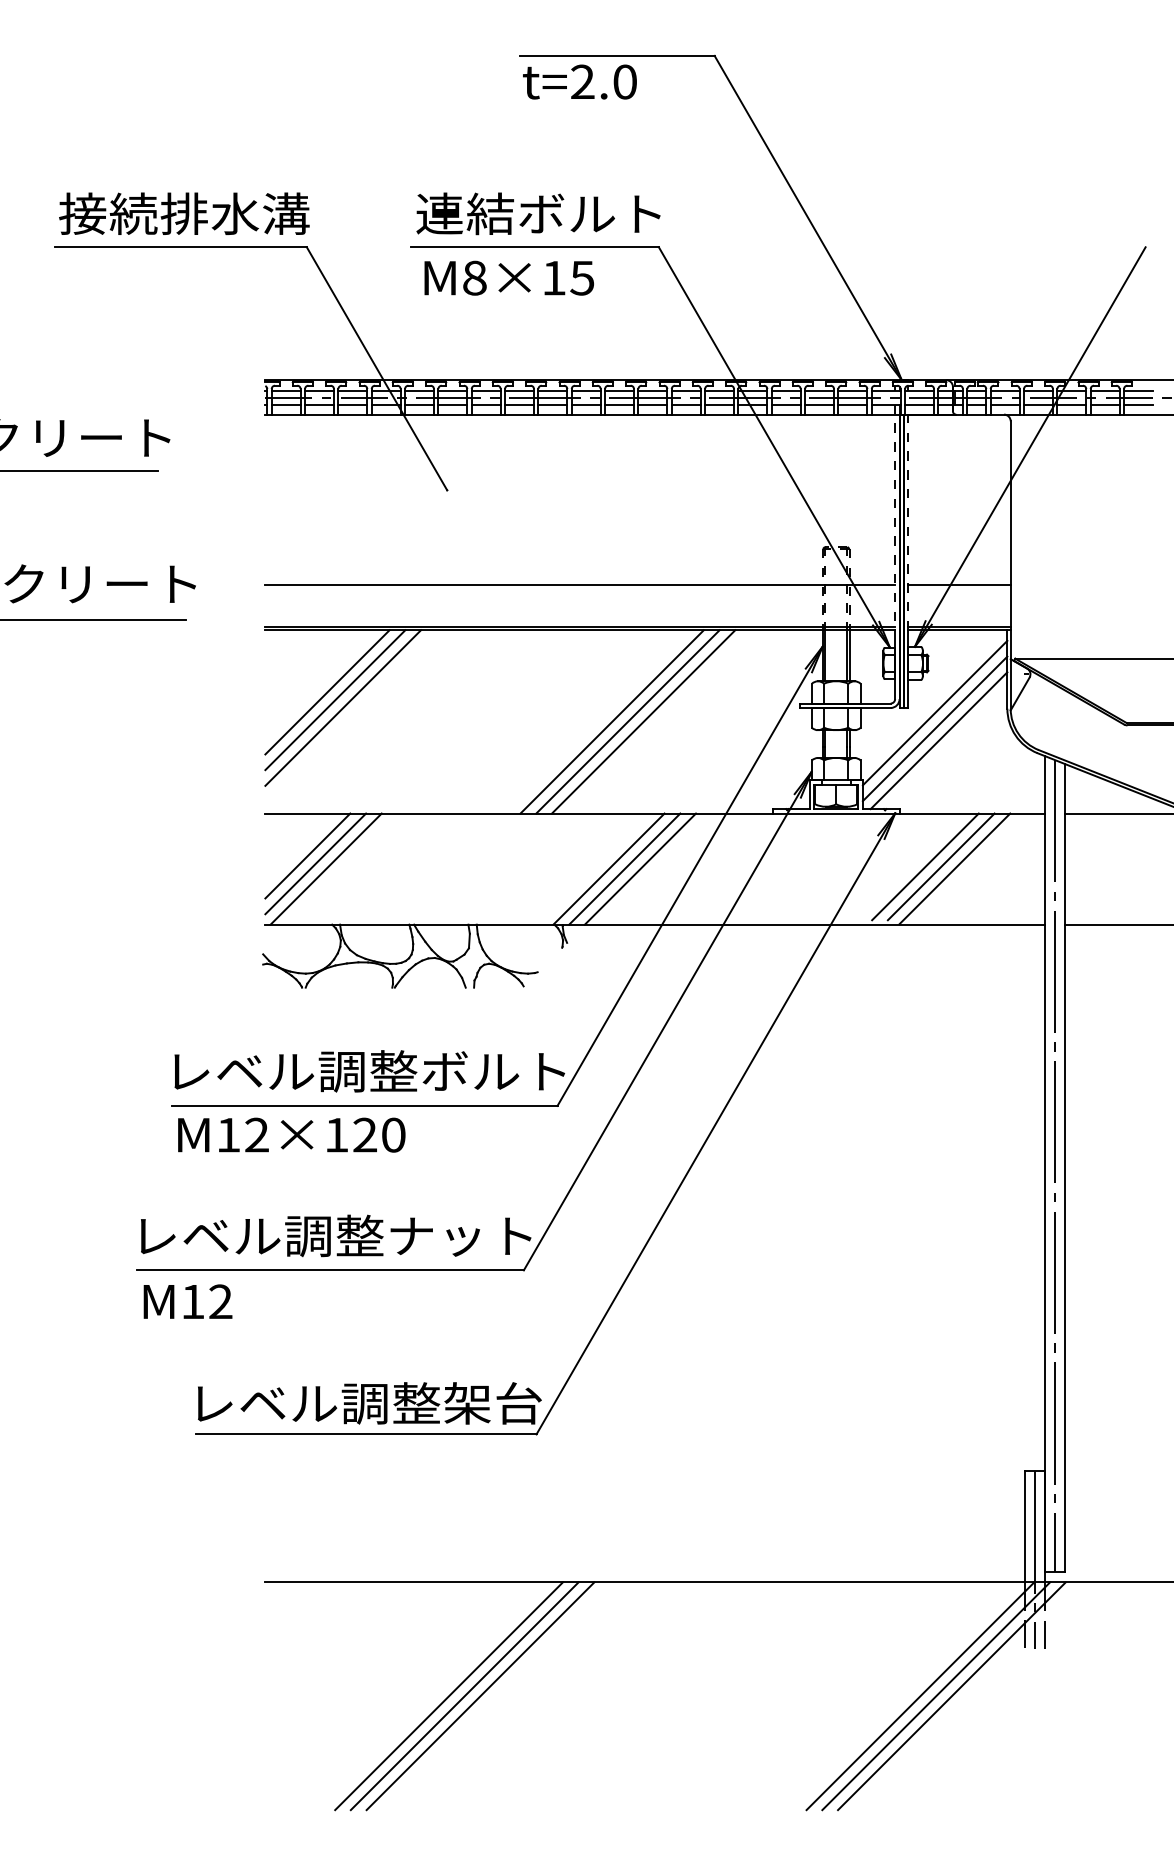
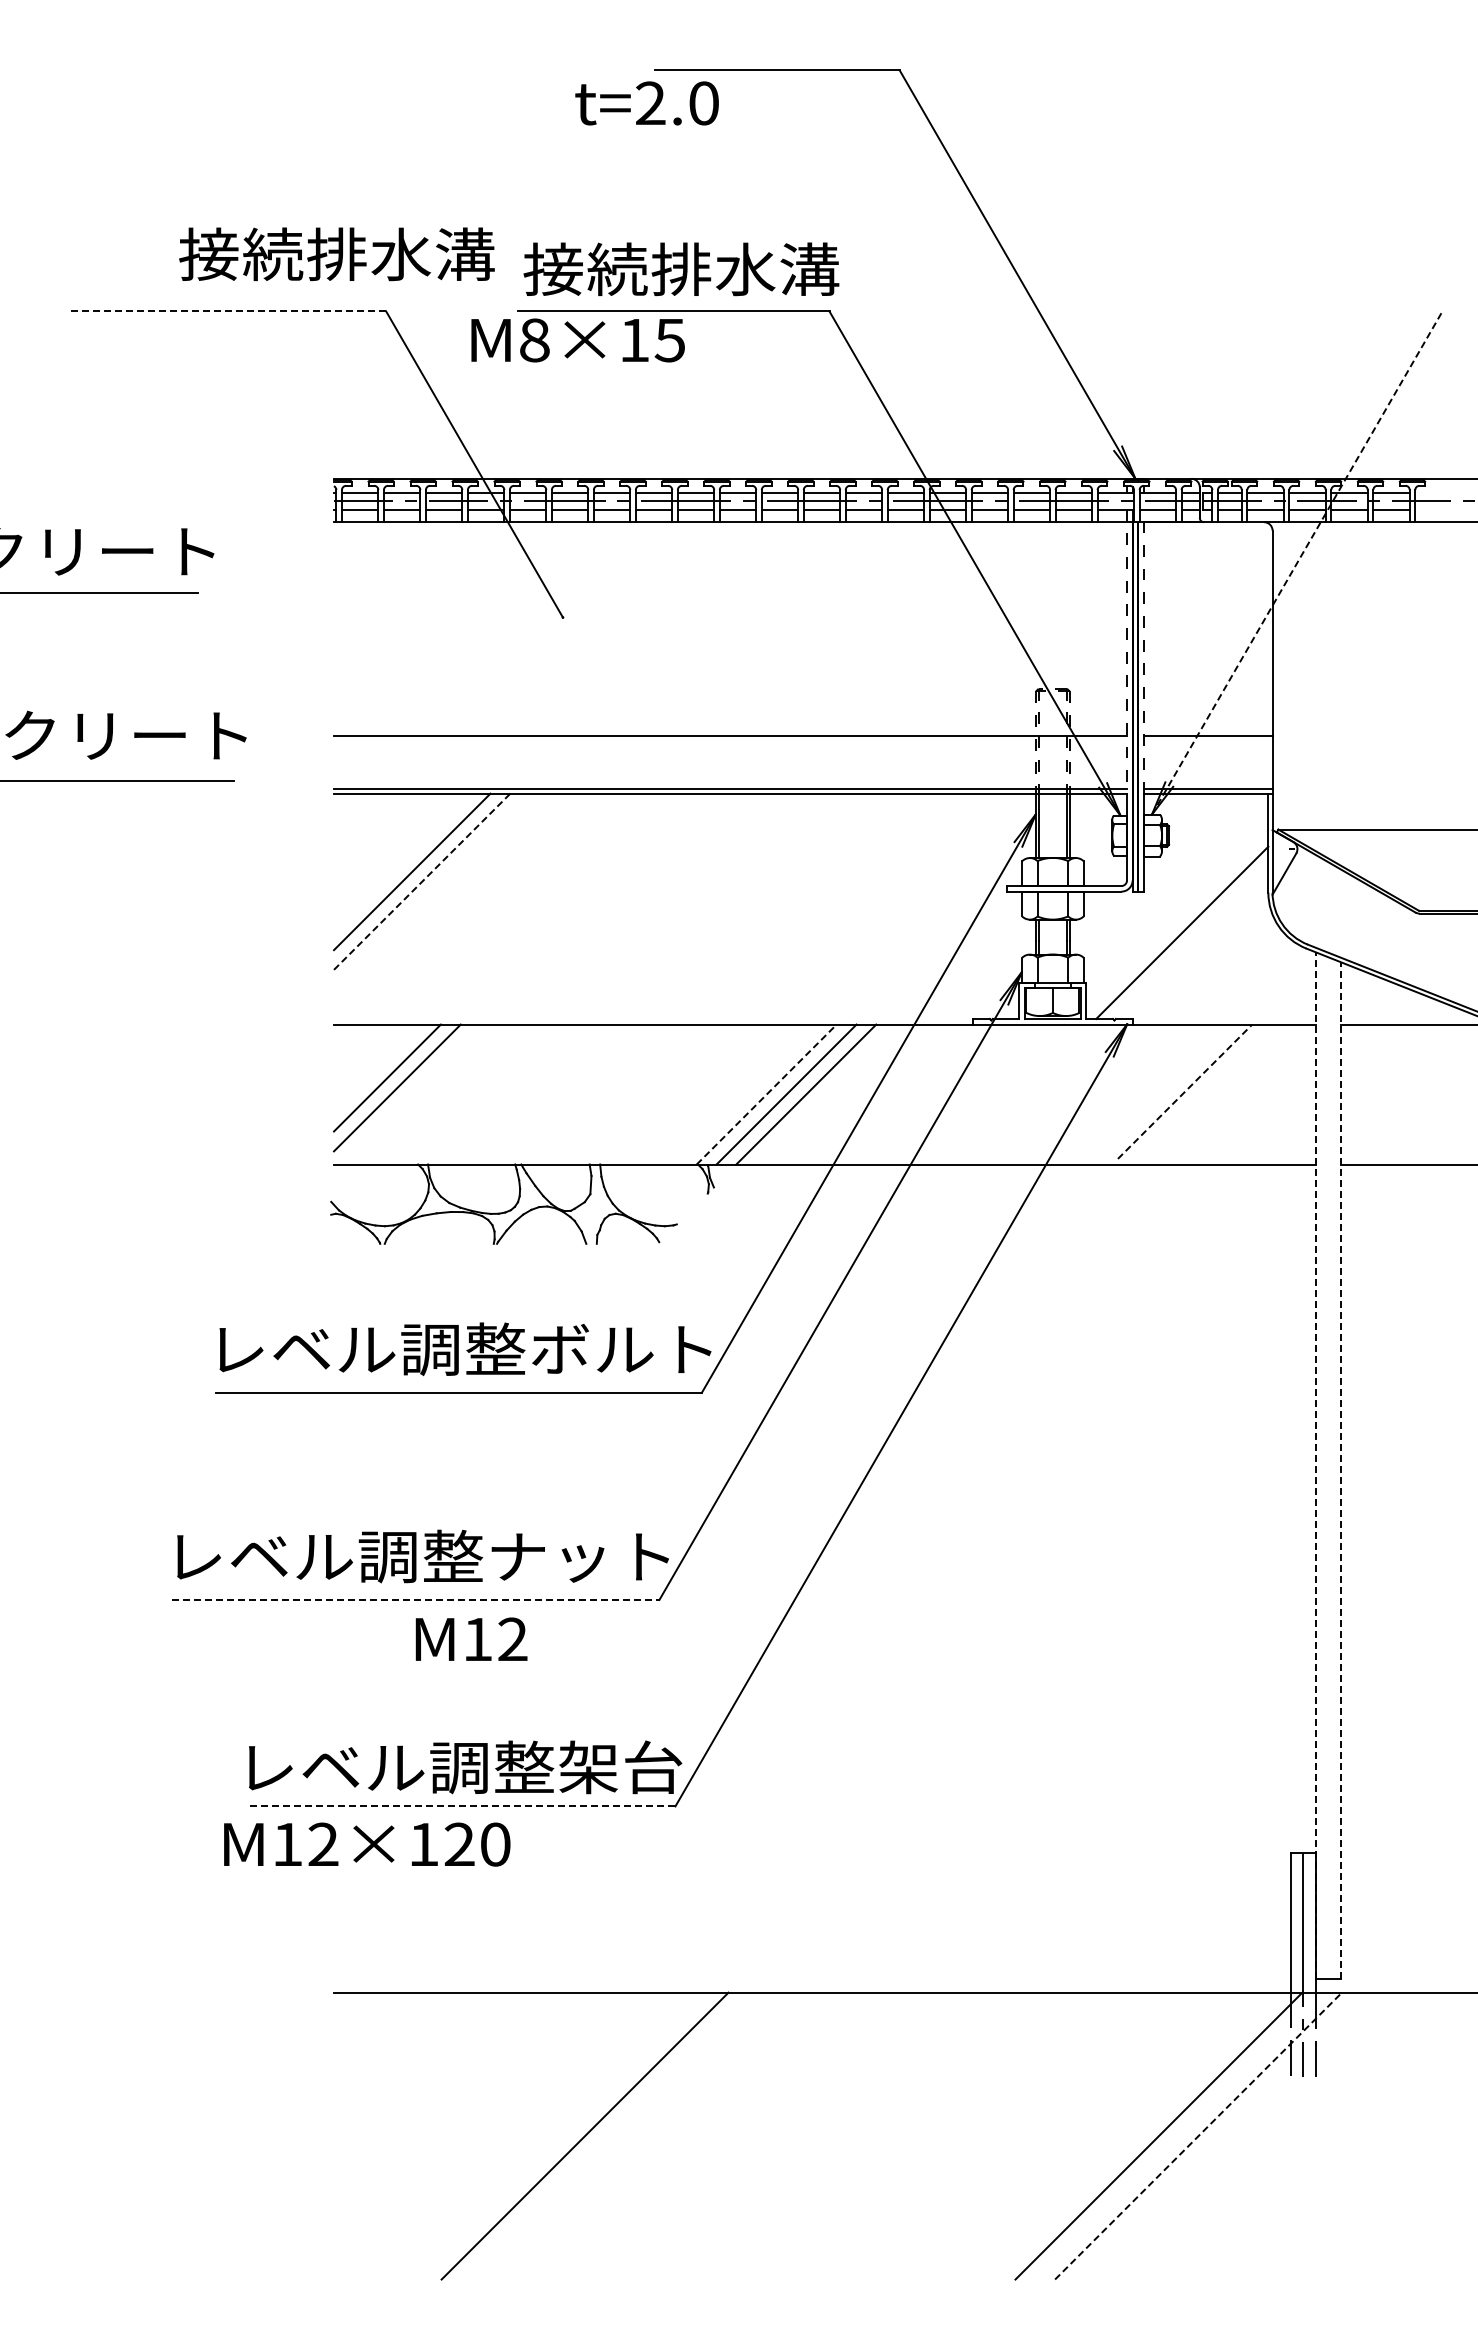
text: (579, 82) -> (646, 103), moved
text: (183, 213) -> (336, 254), moved
text: (541, 213) -> (681, 269), 連結ボルト -> 接続排水溝
line: (180, 247) -> (227, 311), solid -> dashed
text: (508, 278) -> (577, 340), moved
line: (1138, 391) -> (1433, 492), removed
line: (1138, 404) -> (1433, 509), removed
line: (1030, 447) -> (1297, 563), solid -> dashed
line: (335, 699) -> (422, 881), solid -> dashed
line: (343, 707) -> (432, 891), removed
line: (935, 713) -> (1177, 898), removed
line: (612, 721) -> (770, 908), removed
line: (627, 721) -> (790, 908), removed
line: (642, 721) -> (809, 908), removed
line: (935, 728) -> (1177, 917), removed
line: (925, 866) -> (1165, 1091), removed
line: (941, 866) -> (1185, 1091), solid -> dashed
line: (955, 868) -> (1202, 1093), removed
line: (326, 869) -> (410, 1094), removed
line: (608, 869) -> (766, 1094), solid -> dashed
text: (291, 1135) -> (367, 1844), moved
line: (1044, 1163) -> (1315, 1465), solid -> dashed
line: (1055, 1166) -> (1328, 1468), removed
line: (1065, 1167) -> (1341, 1470), solid -> dashed
line: (330, 1270) -> (415, 1599), solid -> dashed
text: (187, 1301) -> (471, 1638), moved
line: (365, 1434) -> (460, 1806), solid -> dashed
line: (448, 1695) -> (564, 2135), removed
line: (480, 1695) -> (604, 2135), removed
line: (936, 1695) -> (1178, 2135), removed
line: (951, 1696) -> (1198, 2136), solid -> dashed

